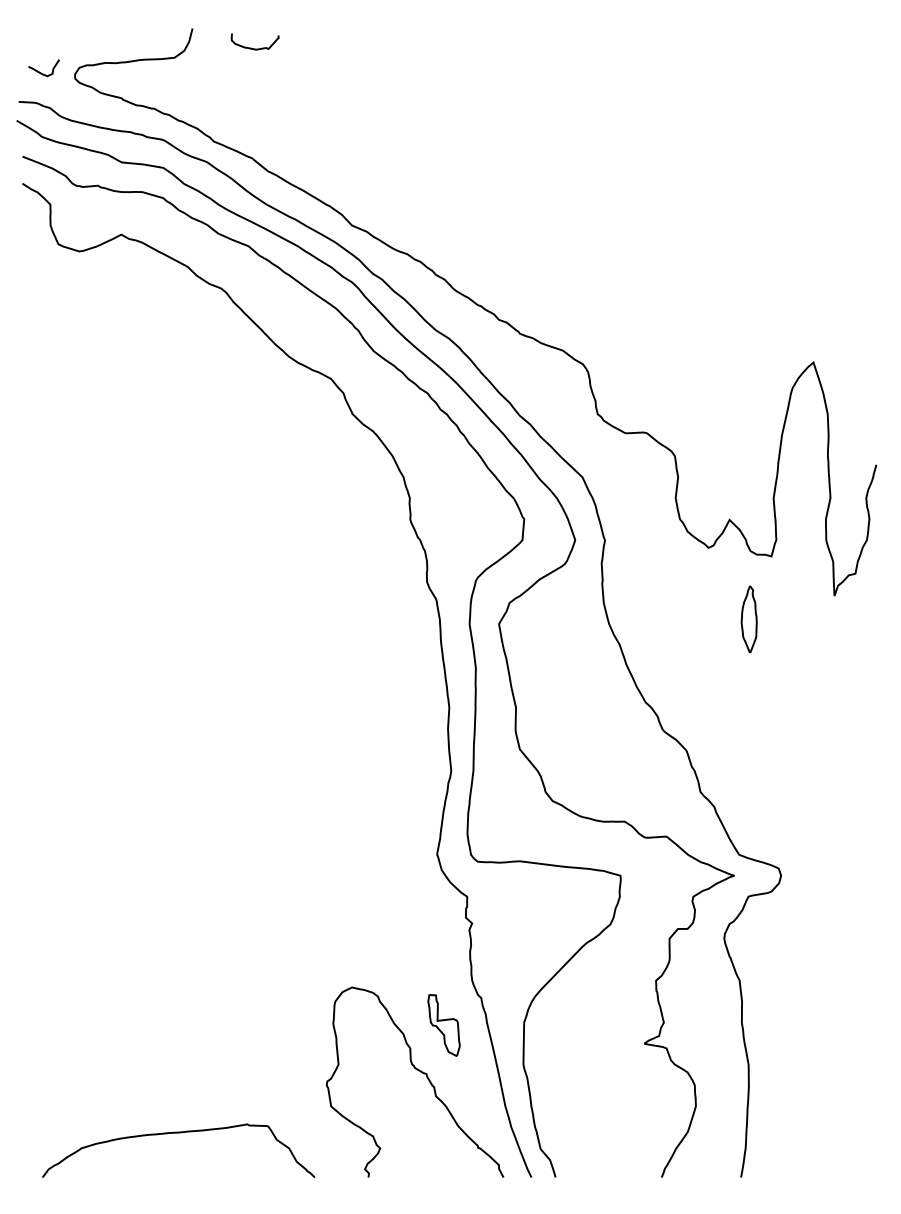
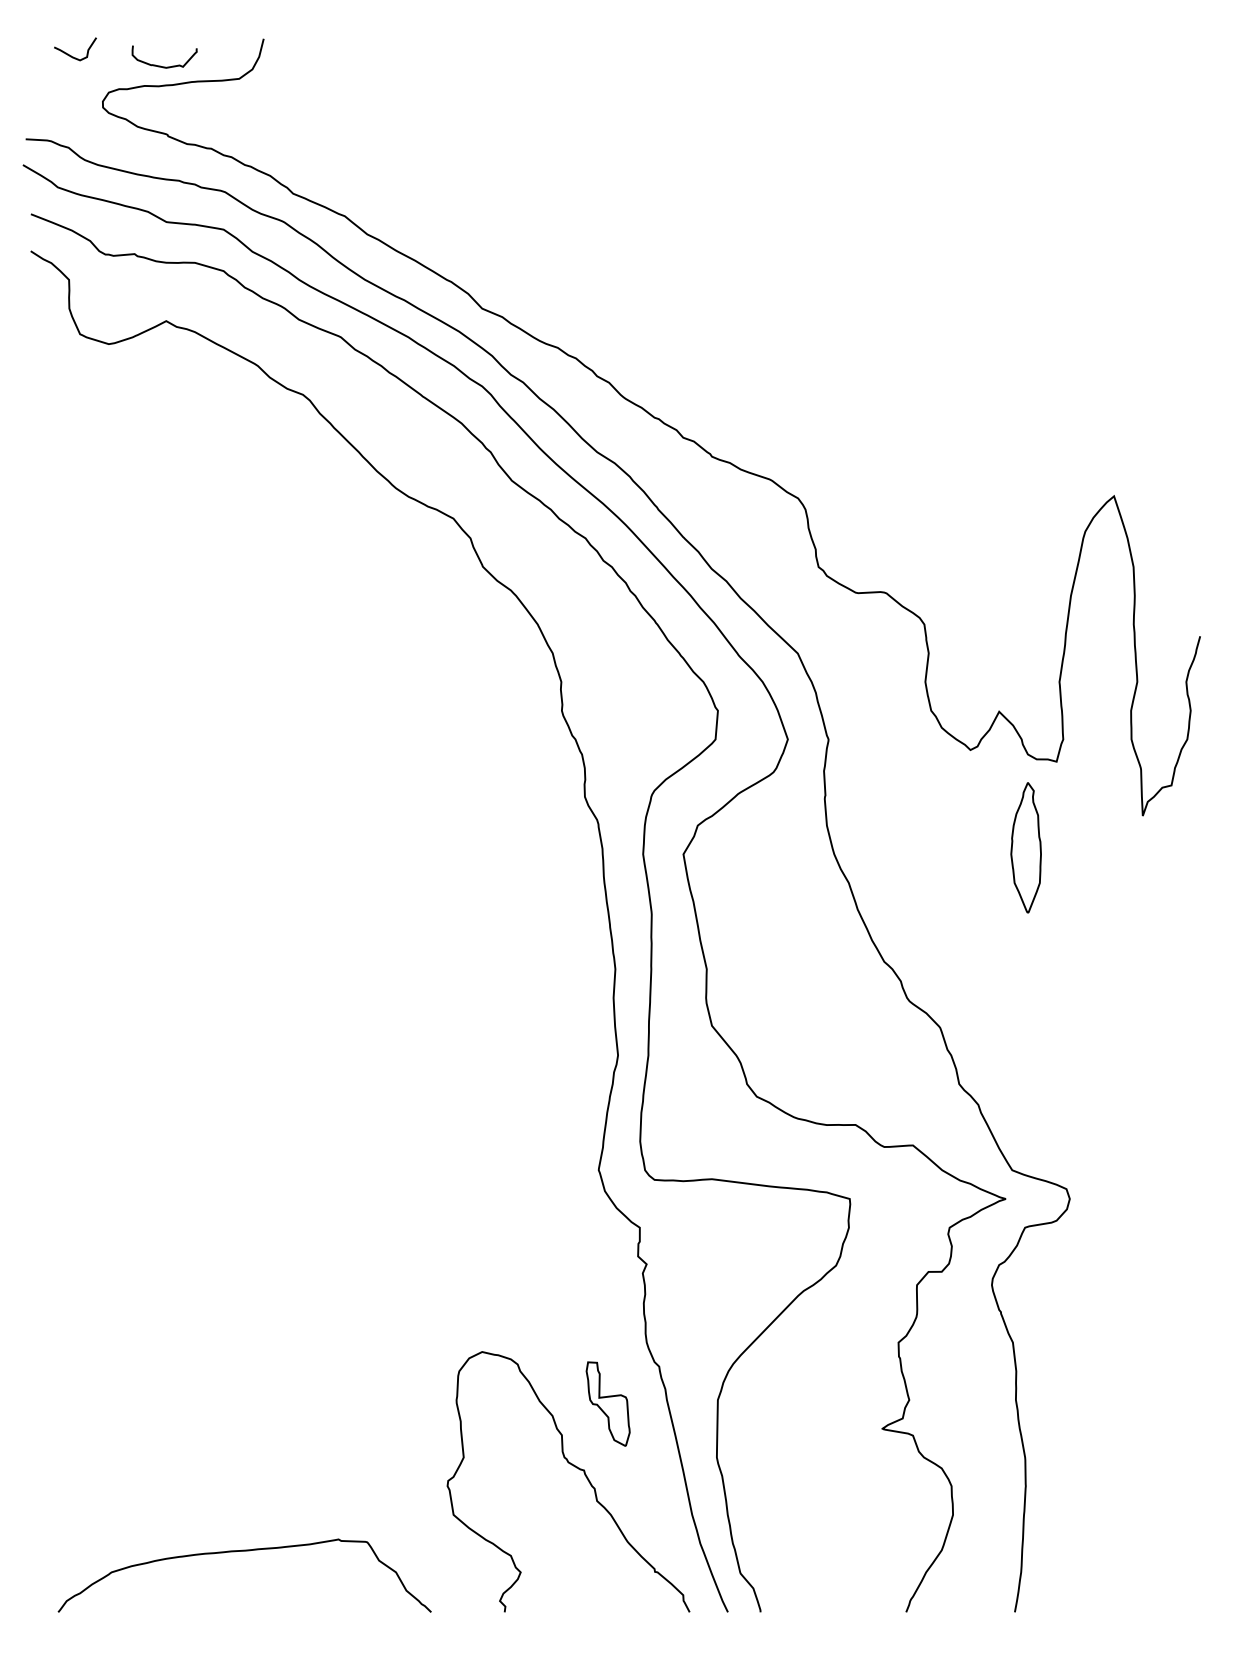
curve: (251, 47) -> (159, 64), moved
curve: (41, 72) -> (71, 55), moved
part: (748, 619) -> (1025, 848), size x1.43

